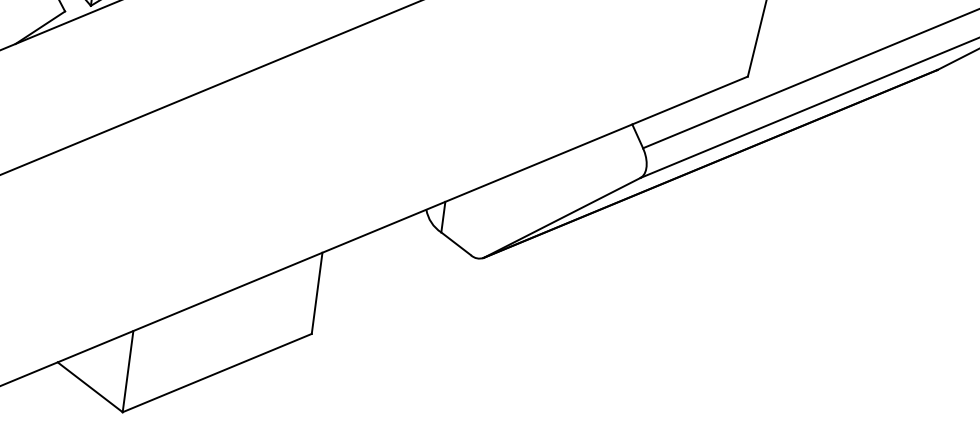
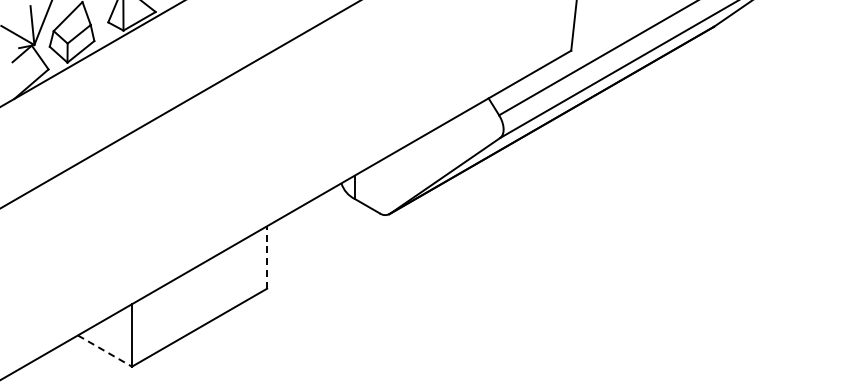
line: (317, 292) -> (267, 256), solid -> dashed
line: (90, 387) -> (105, 351), solid -> dashed

